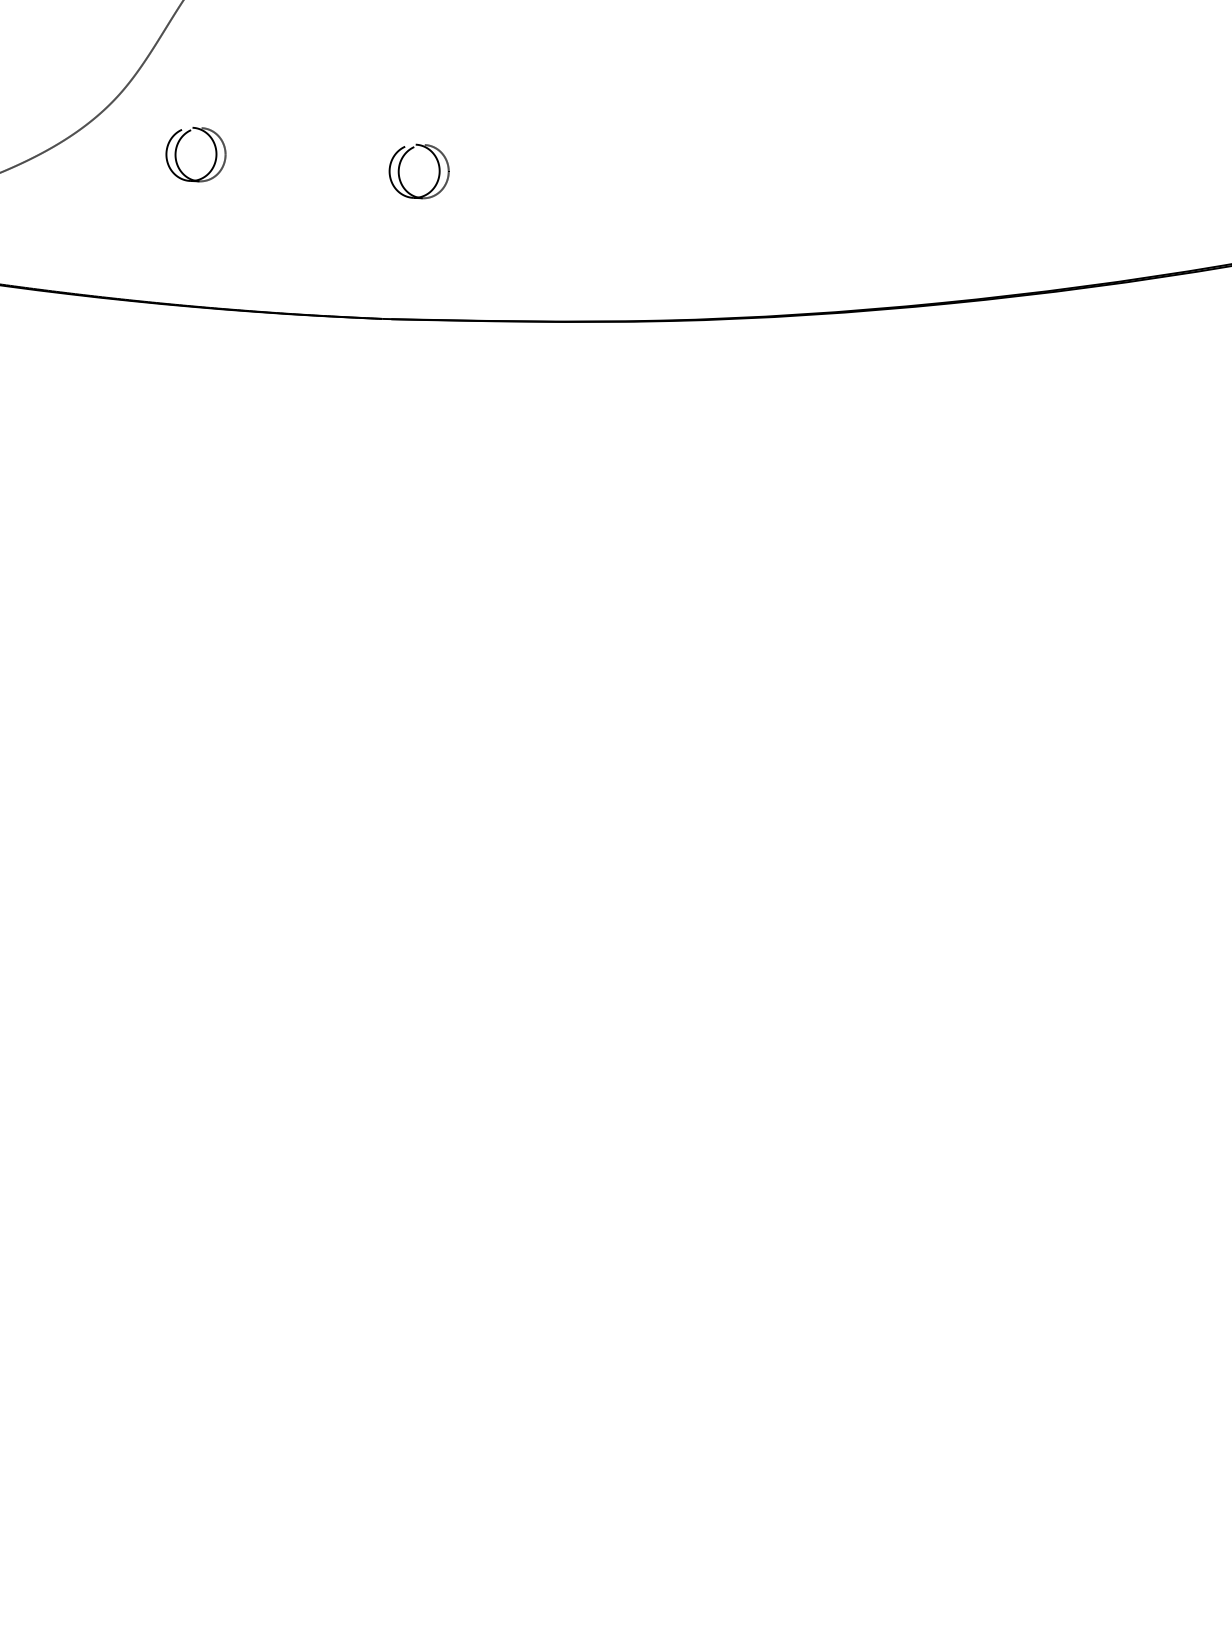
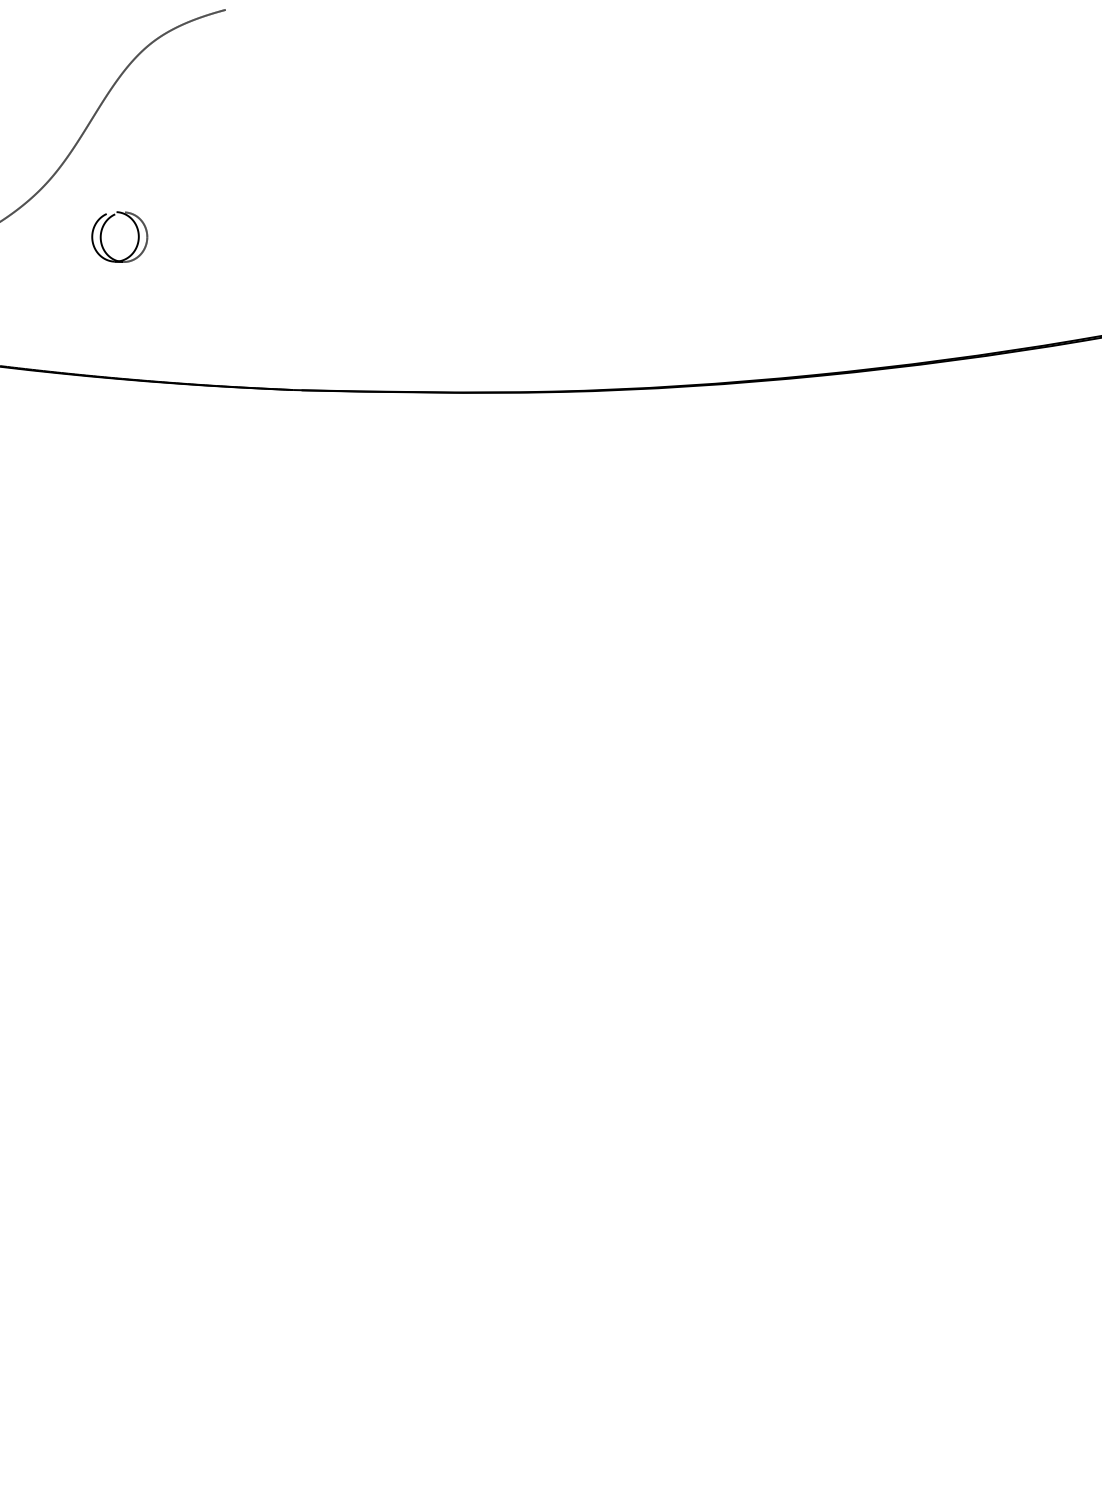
part: (400, 166) -> (310, 248), removed

